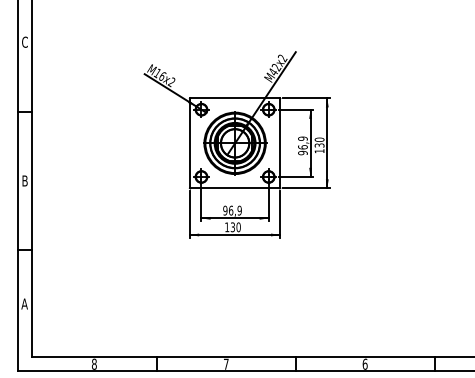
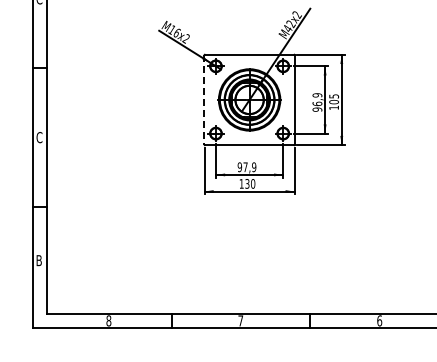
text: (319, 142) -> (333, 99), 130 -> 105
line: (189, 143) -> (203, 100), solid -> dashed
text: (24, 180) -> (38, 137), B -> C
text: (231, 210) -> (245, 167), 96,9 -> 97,9
text: (24, 303) -> (38, 260), A -> B

